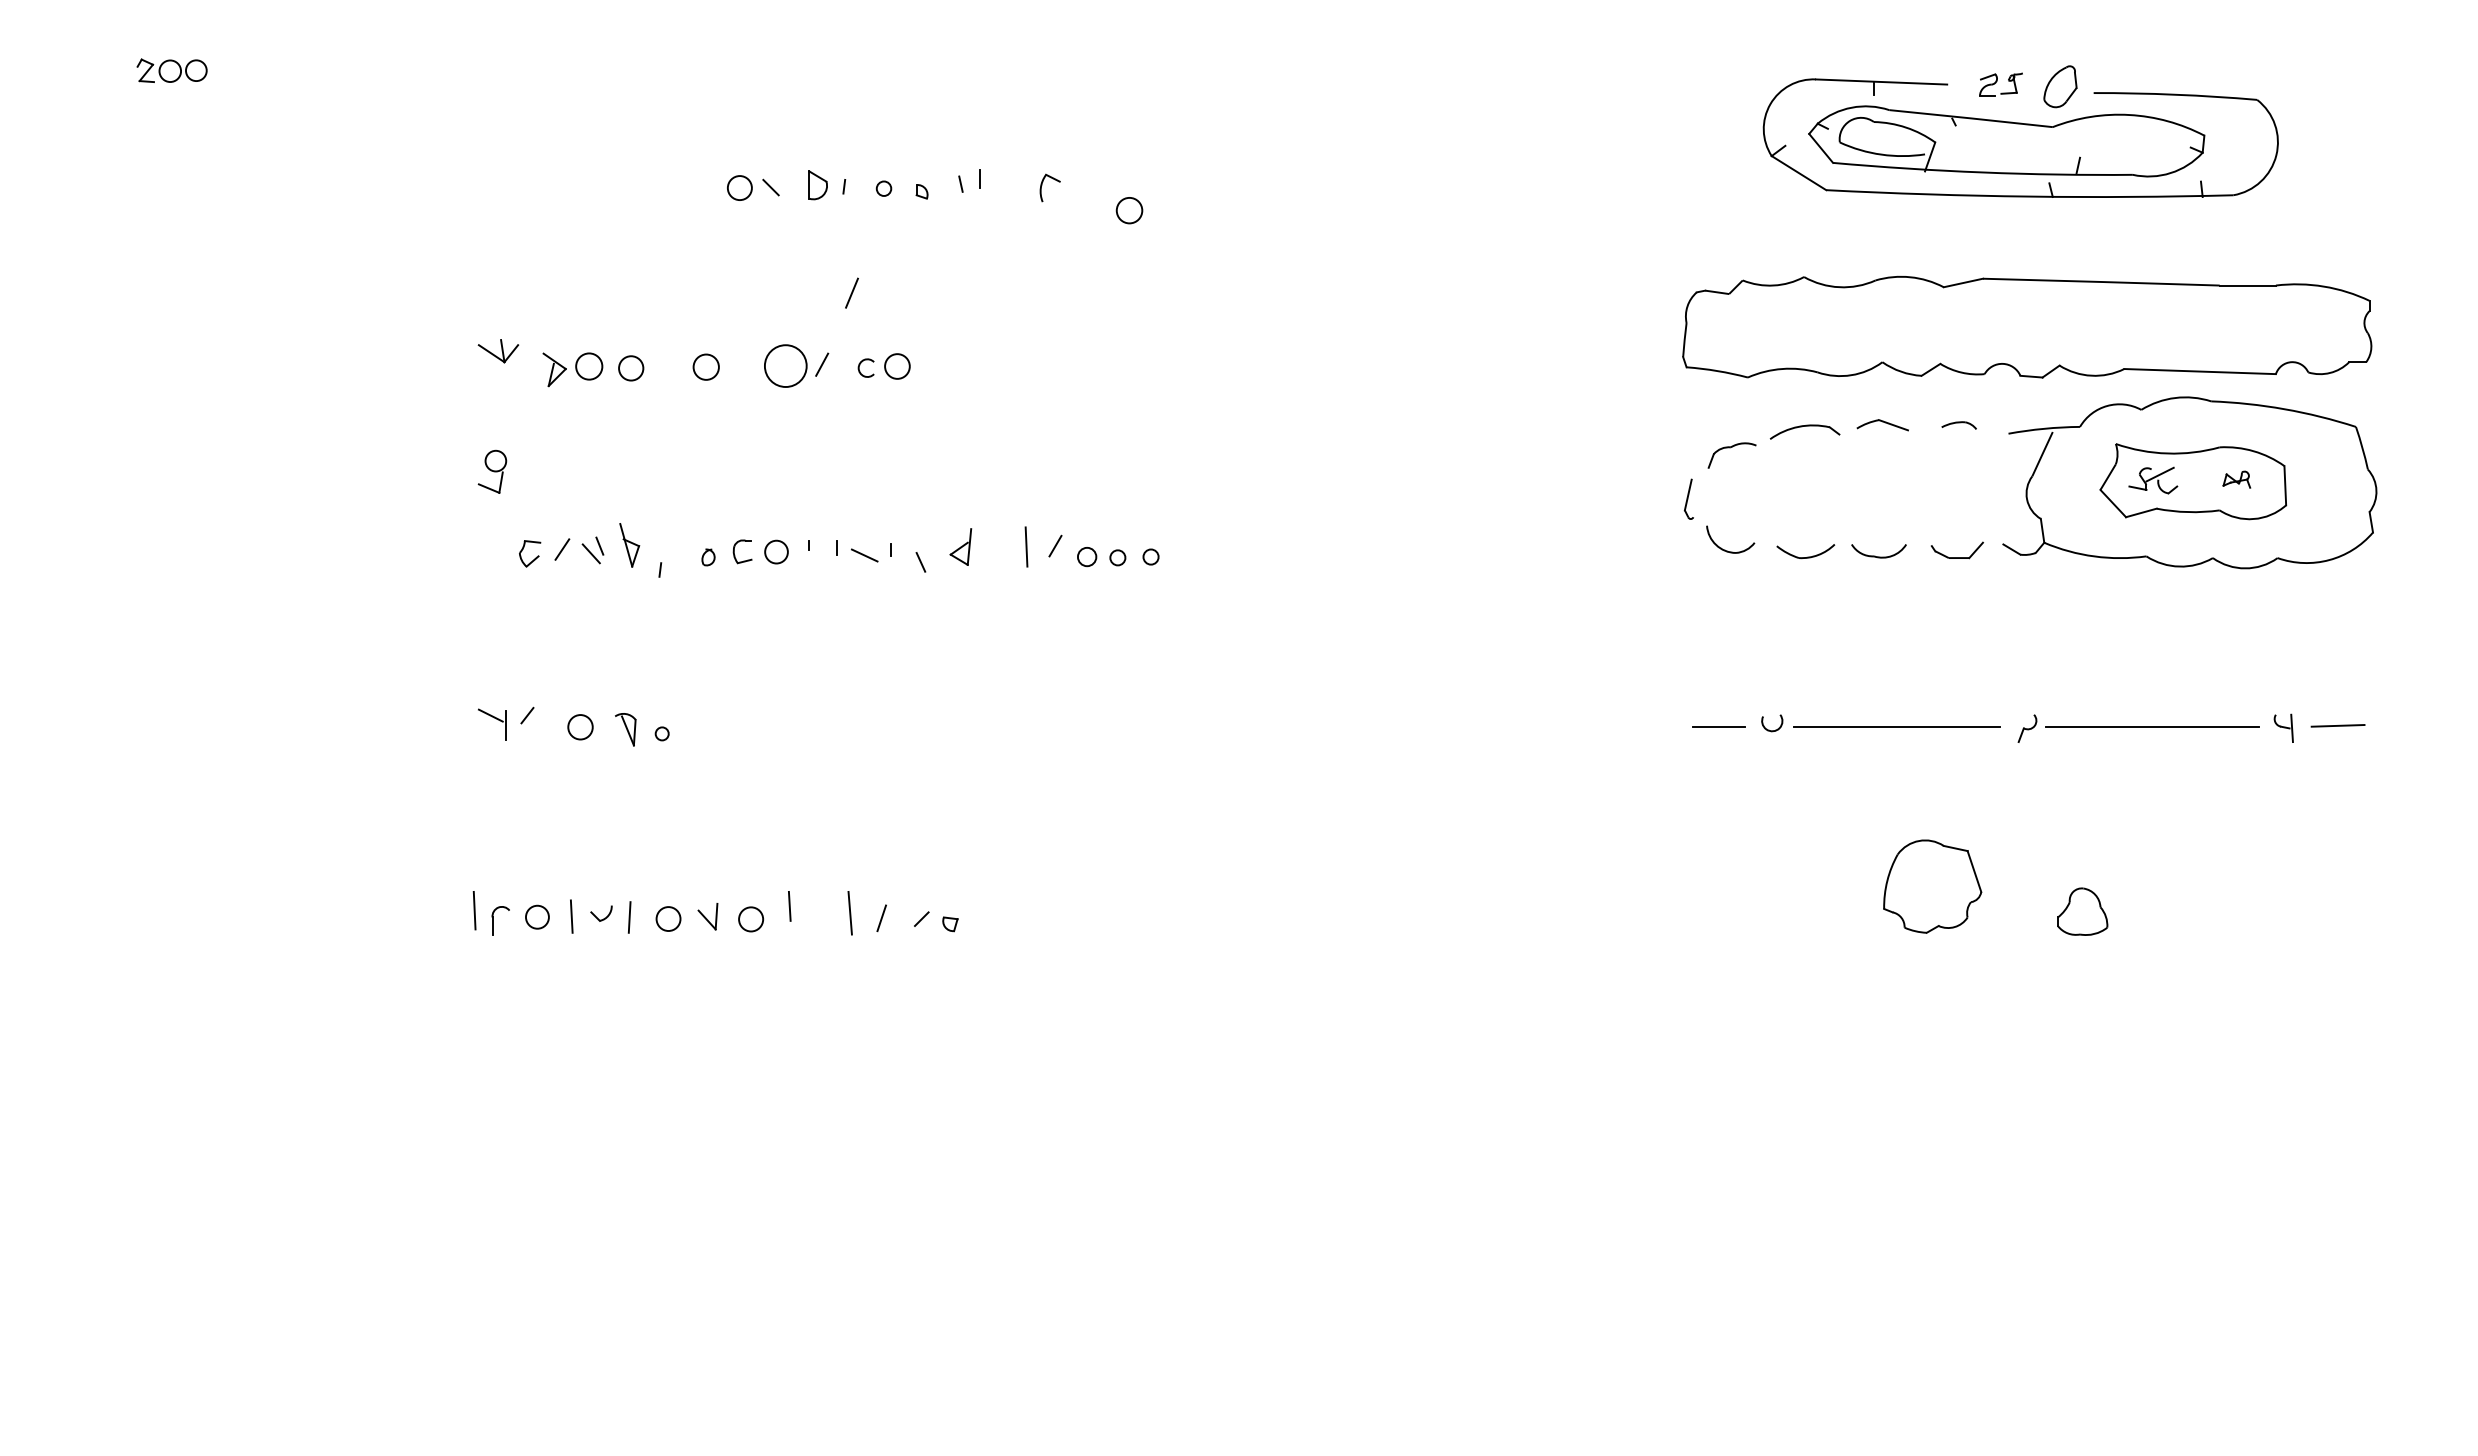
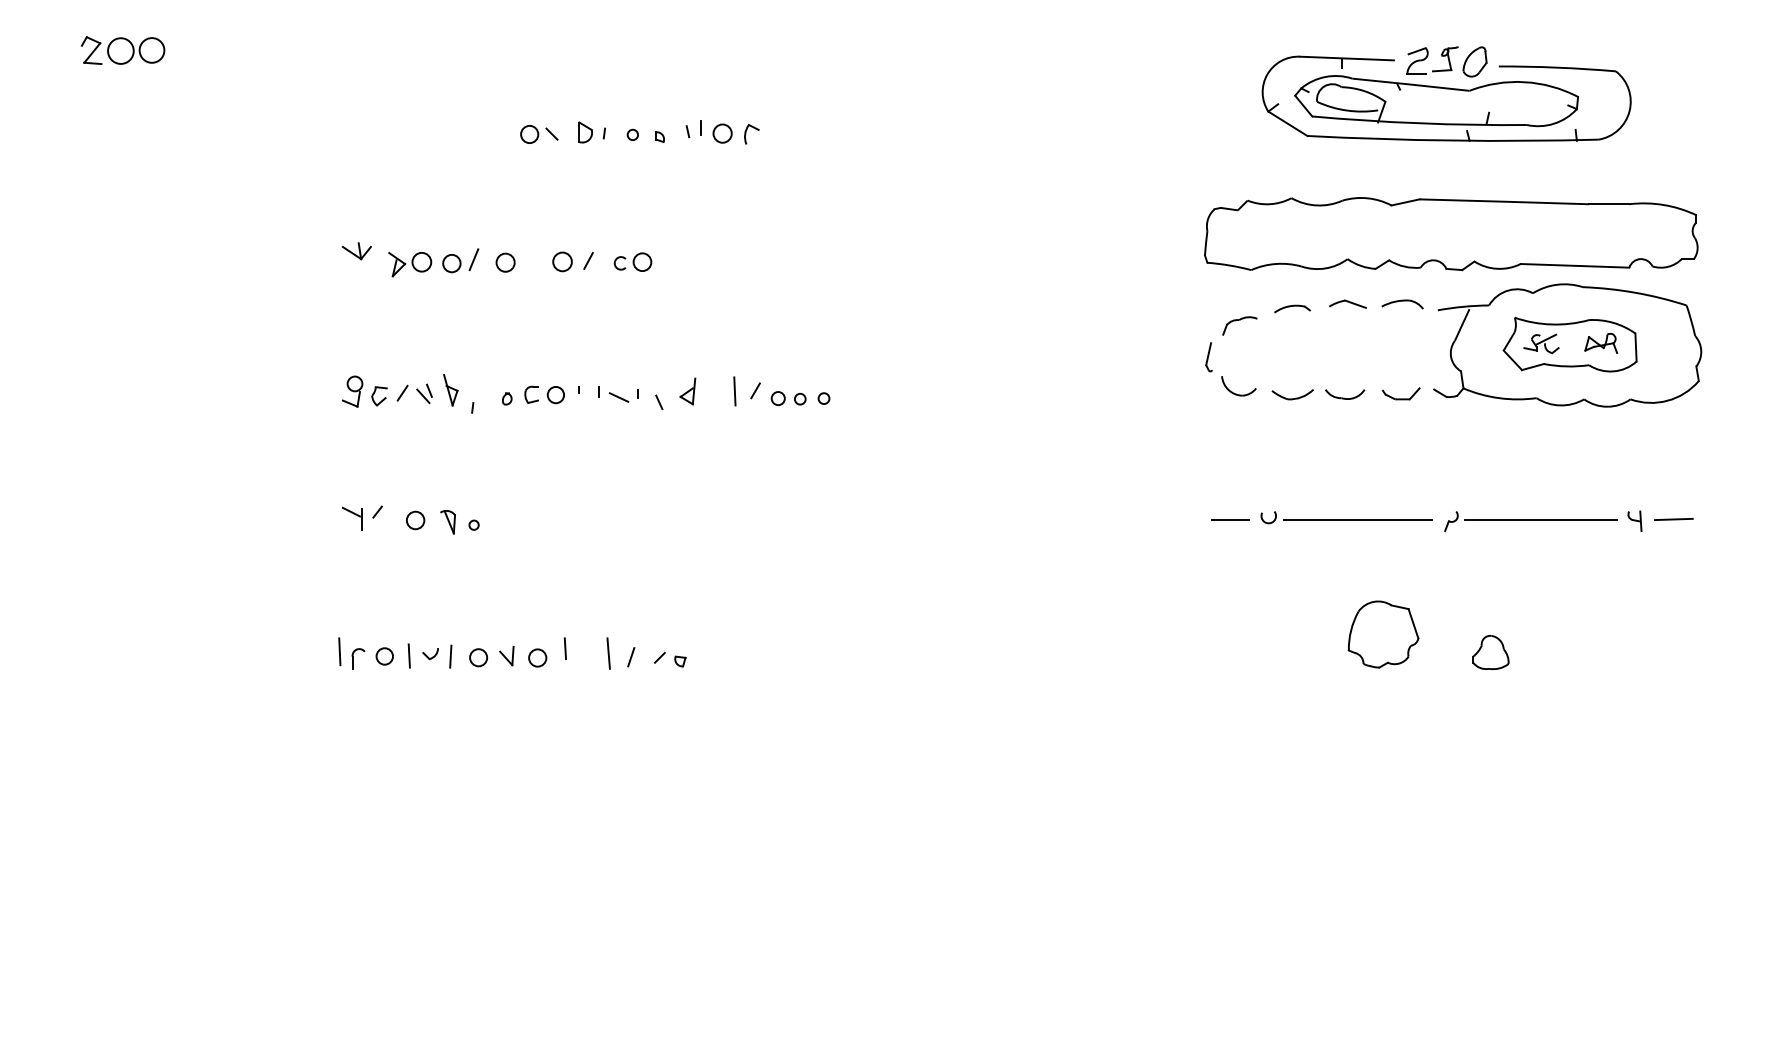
part: (172, 70) -> (123, 50), size x1.67
part: (2001, 84) -> (1432, 60), size x1.67
circle: (1129, 210) -> (722, 133), moved
line: (851, 292) -> (473, 259), moved
circle: (785, 365) -> (562, 261), size x0.62
part: (1959, 425) -> (1402, 304), size x1.67
part: (1805, 431) -> (1292, 308), size x0.71
part: (492, 471) -> (352, 391), moved
part: (2237, 478) -> (1601, 342), size x1.67

